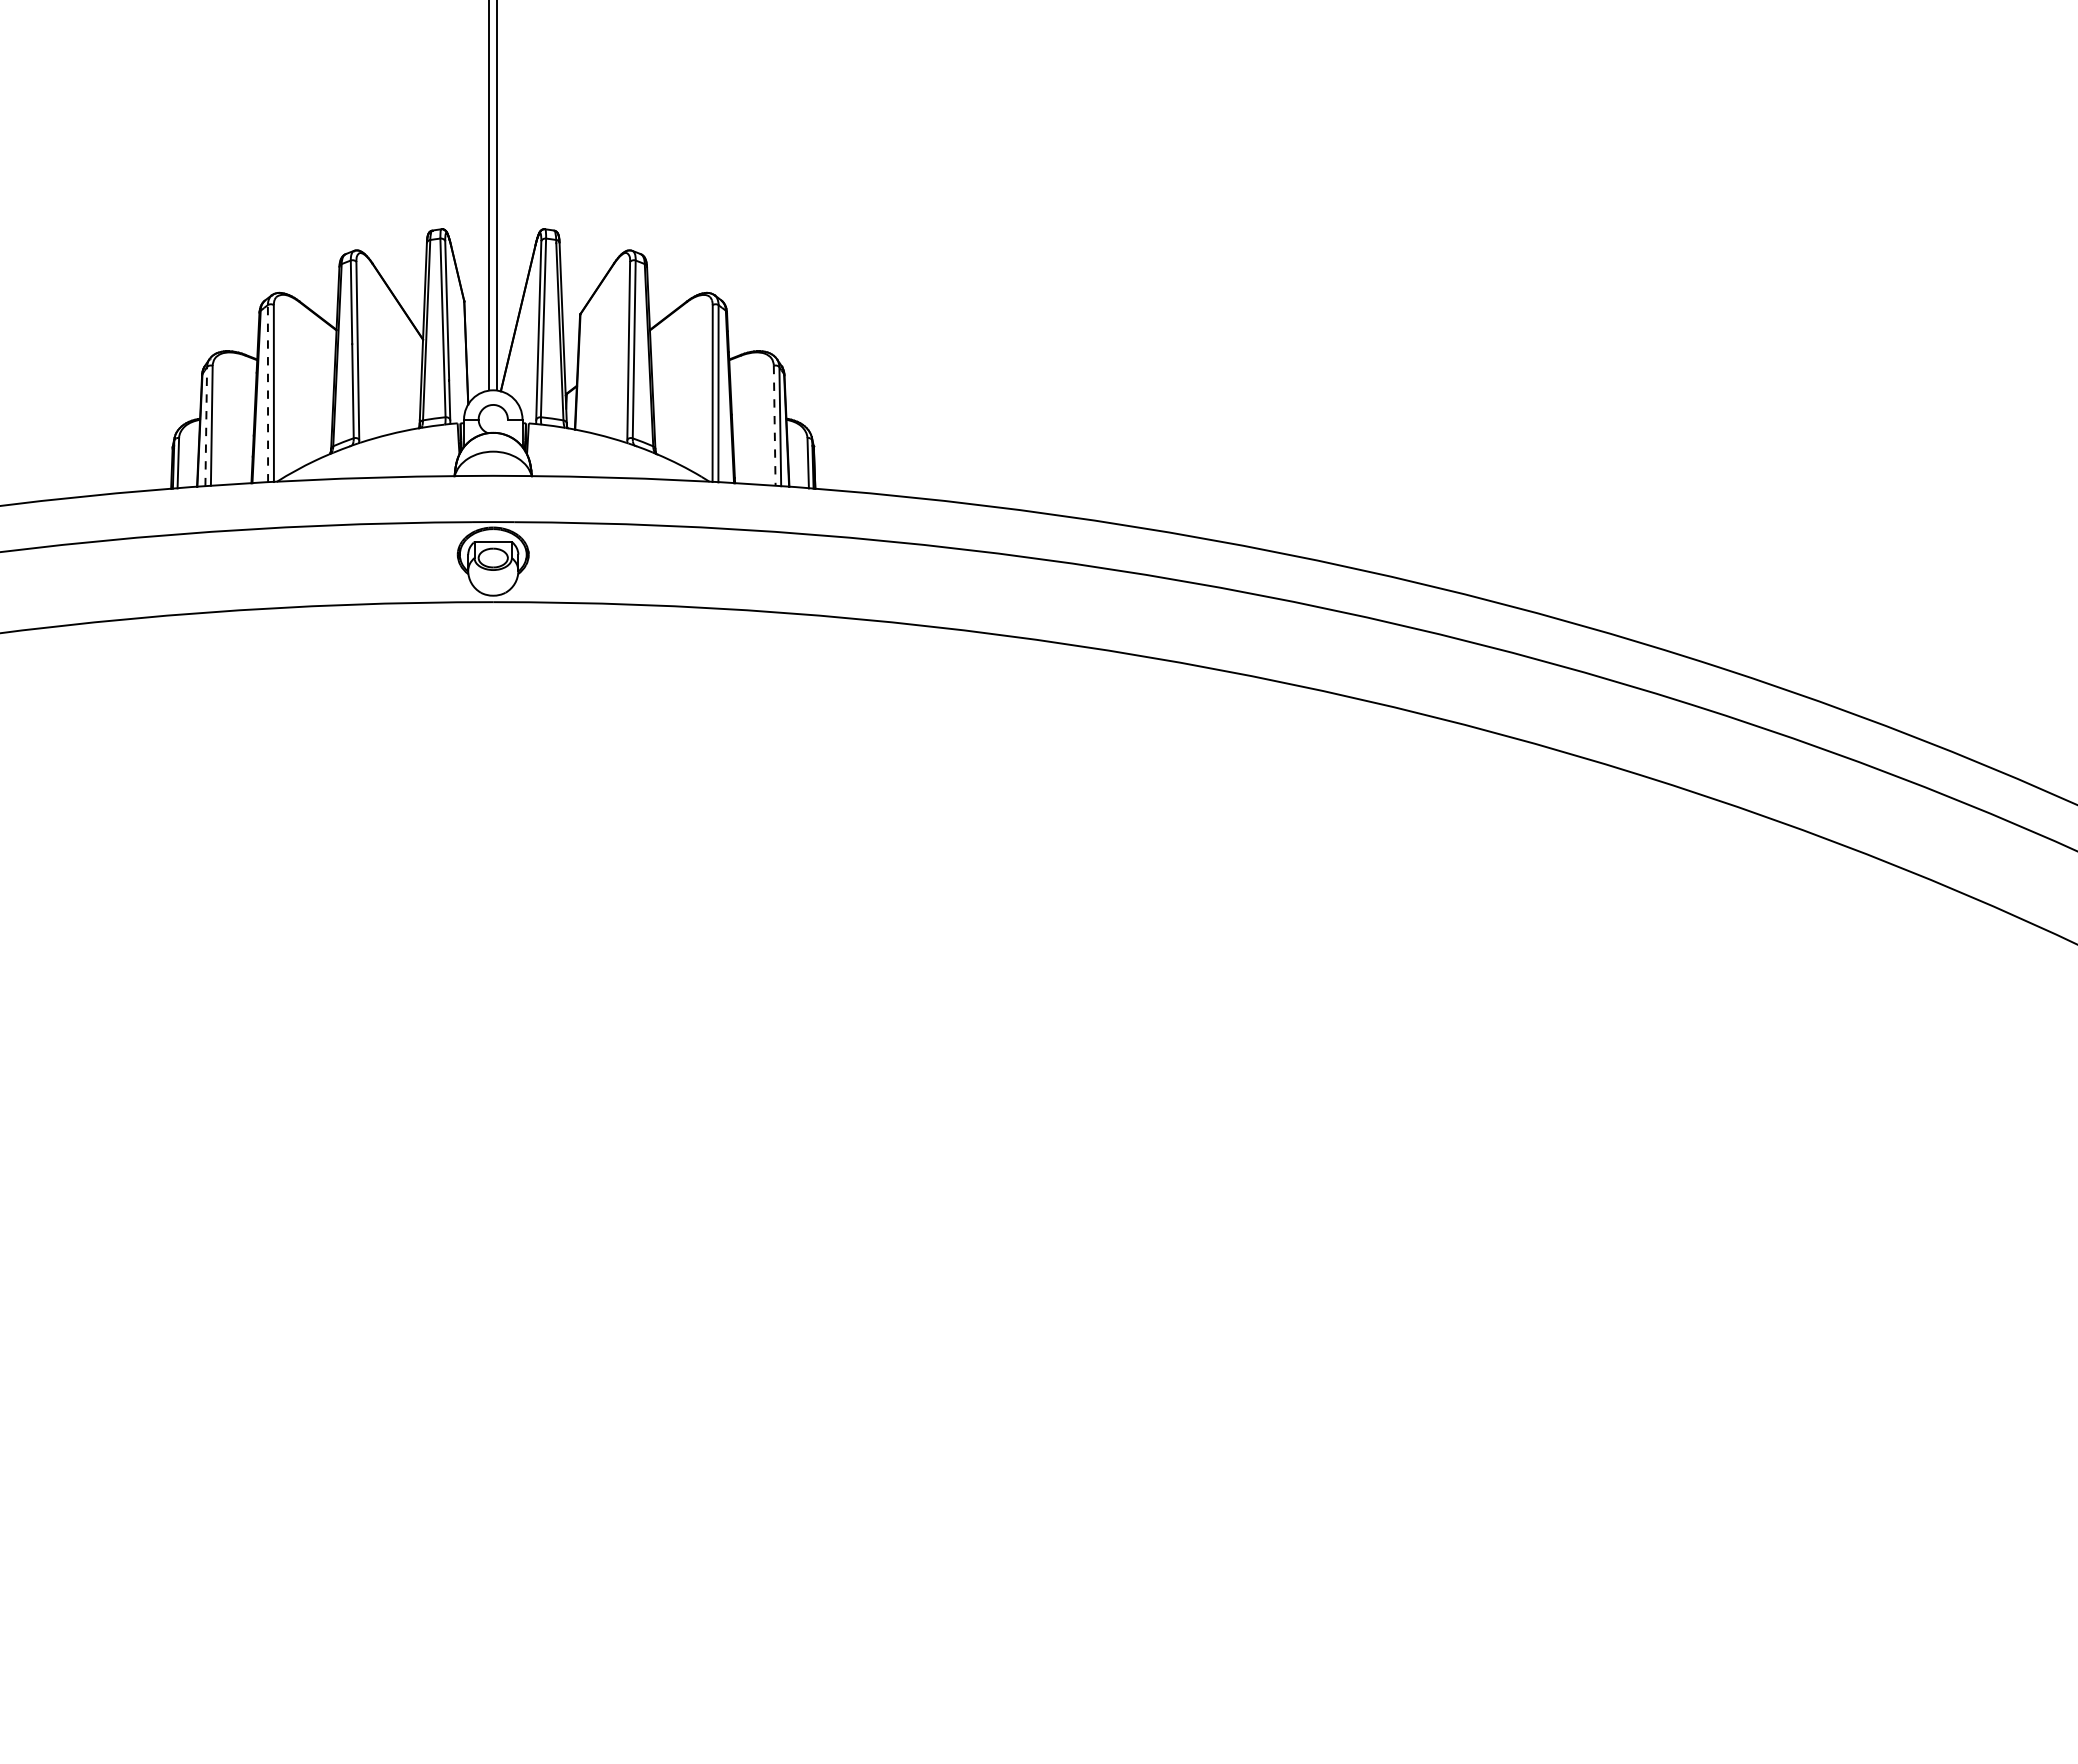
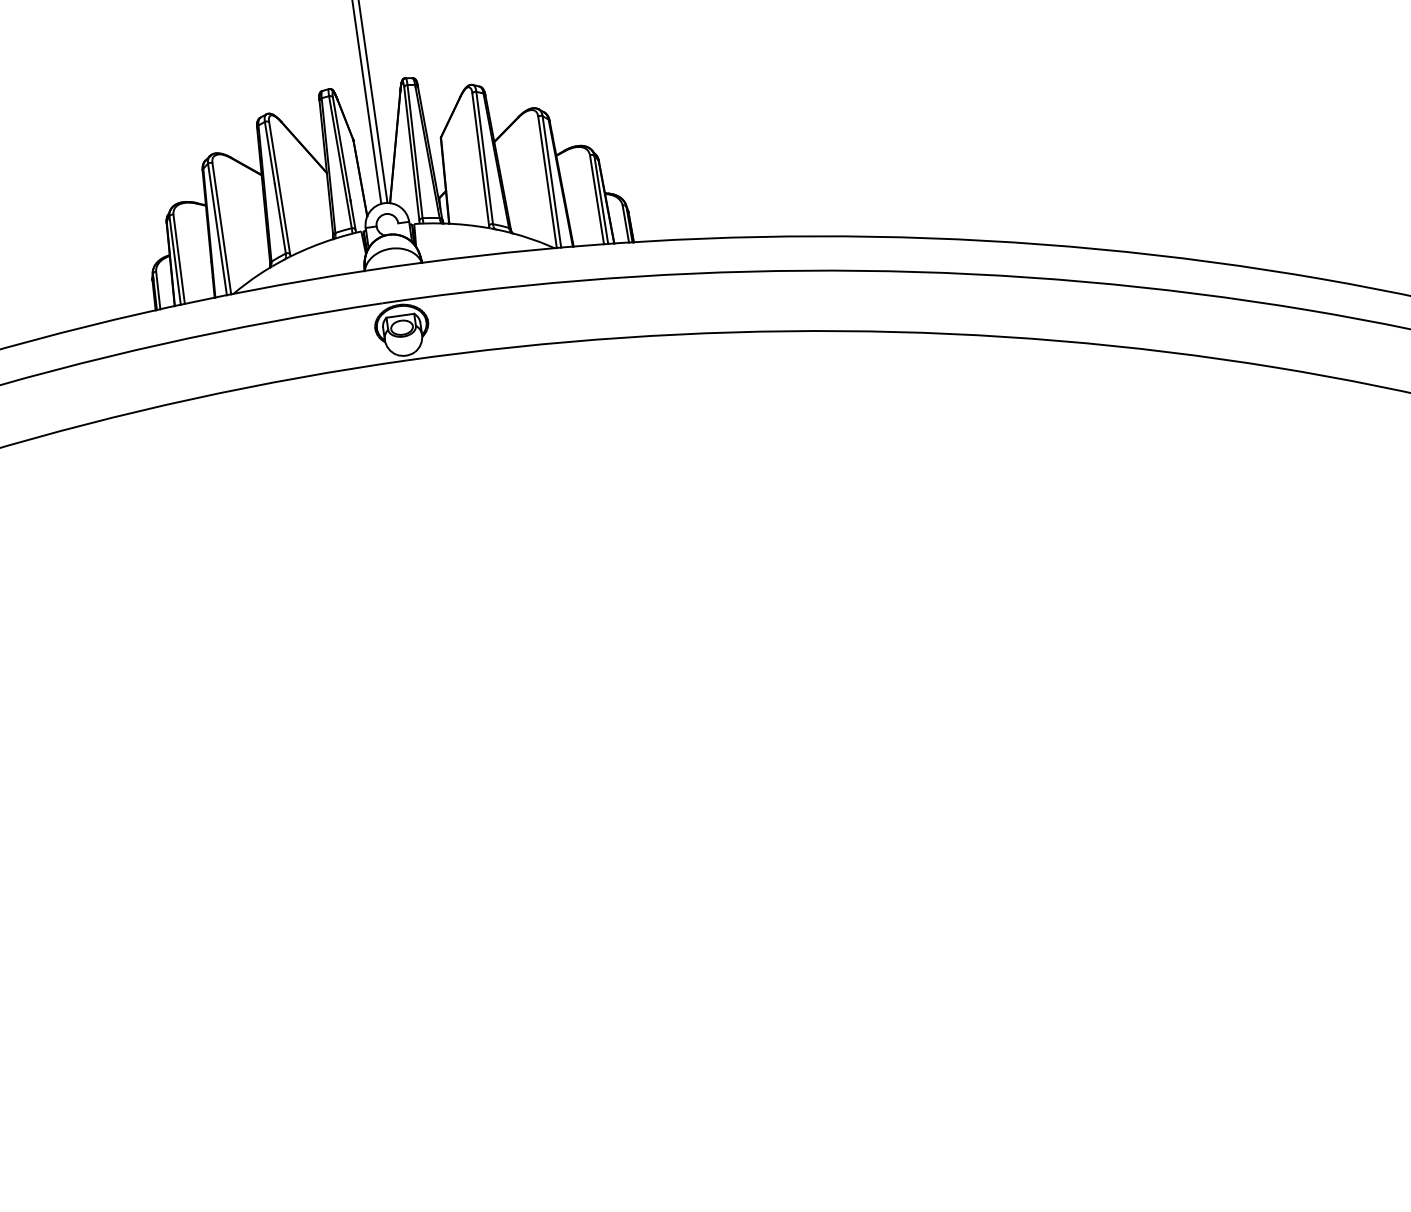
line: (268, 393) -> (217, 229), dashed -> solid
line: (774, 425) -> (596, 199), dashed -> solid
line: (206, 426) -> (175, 260), dashed -> solid

